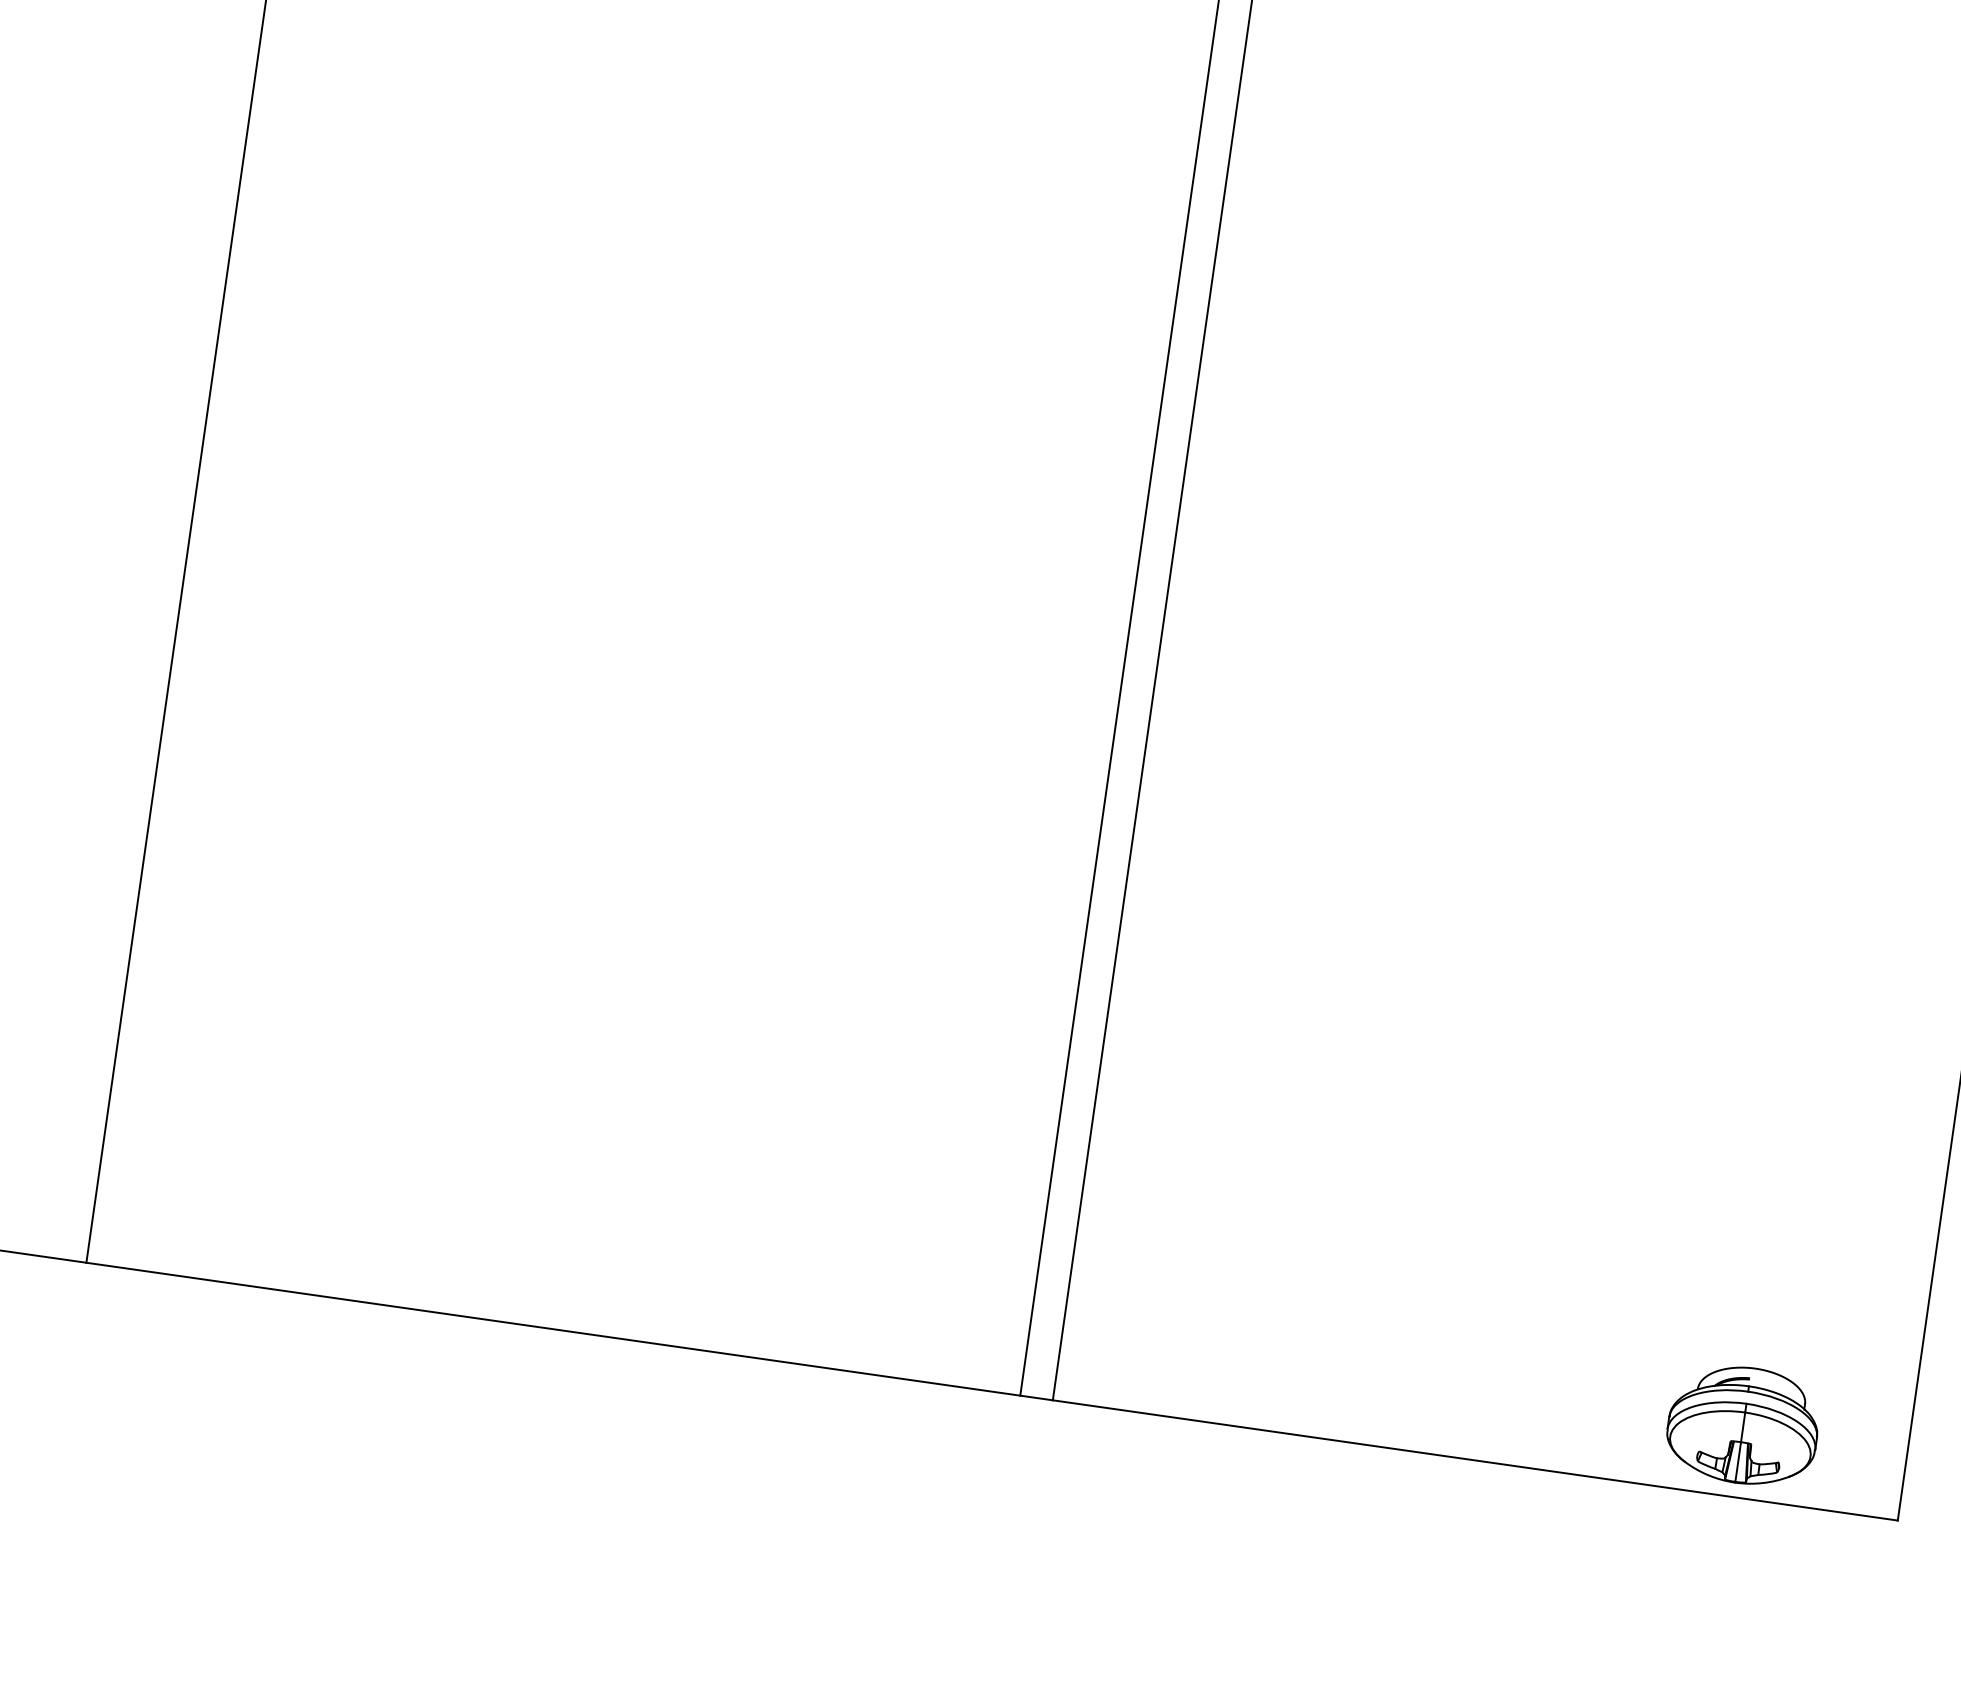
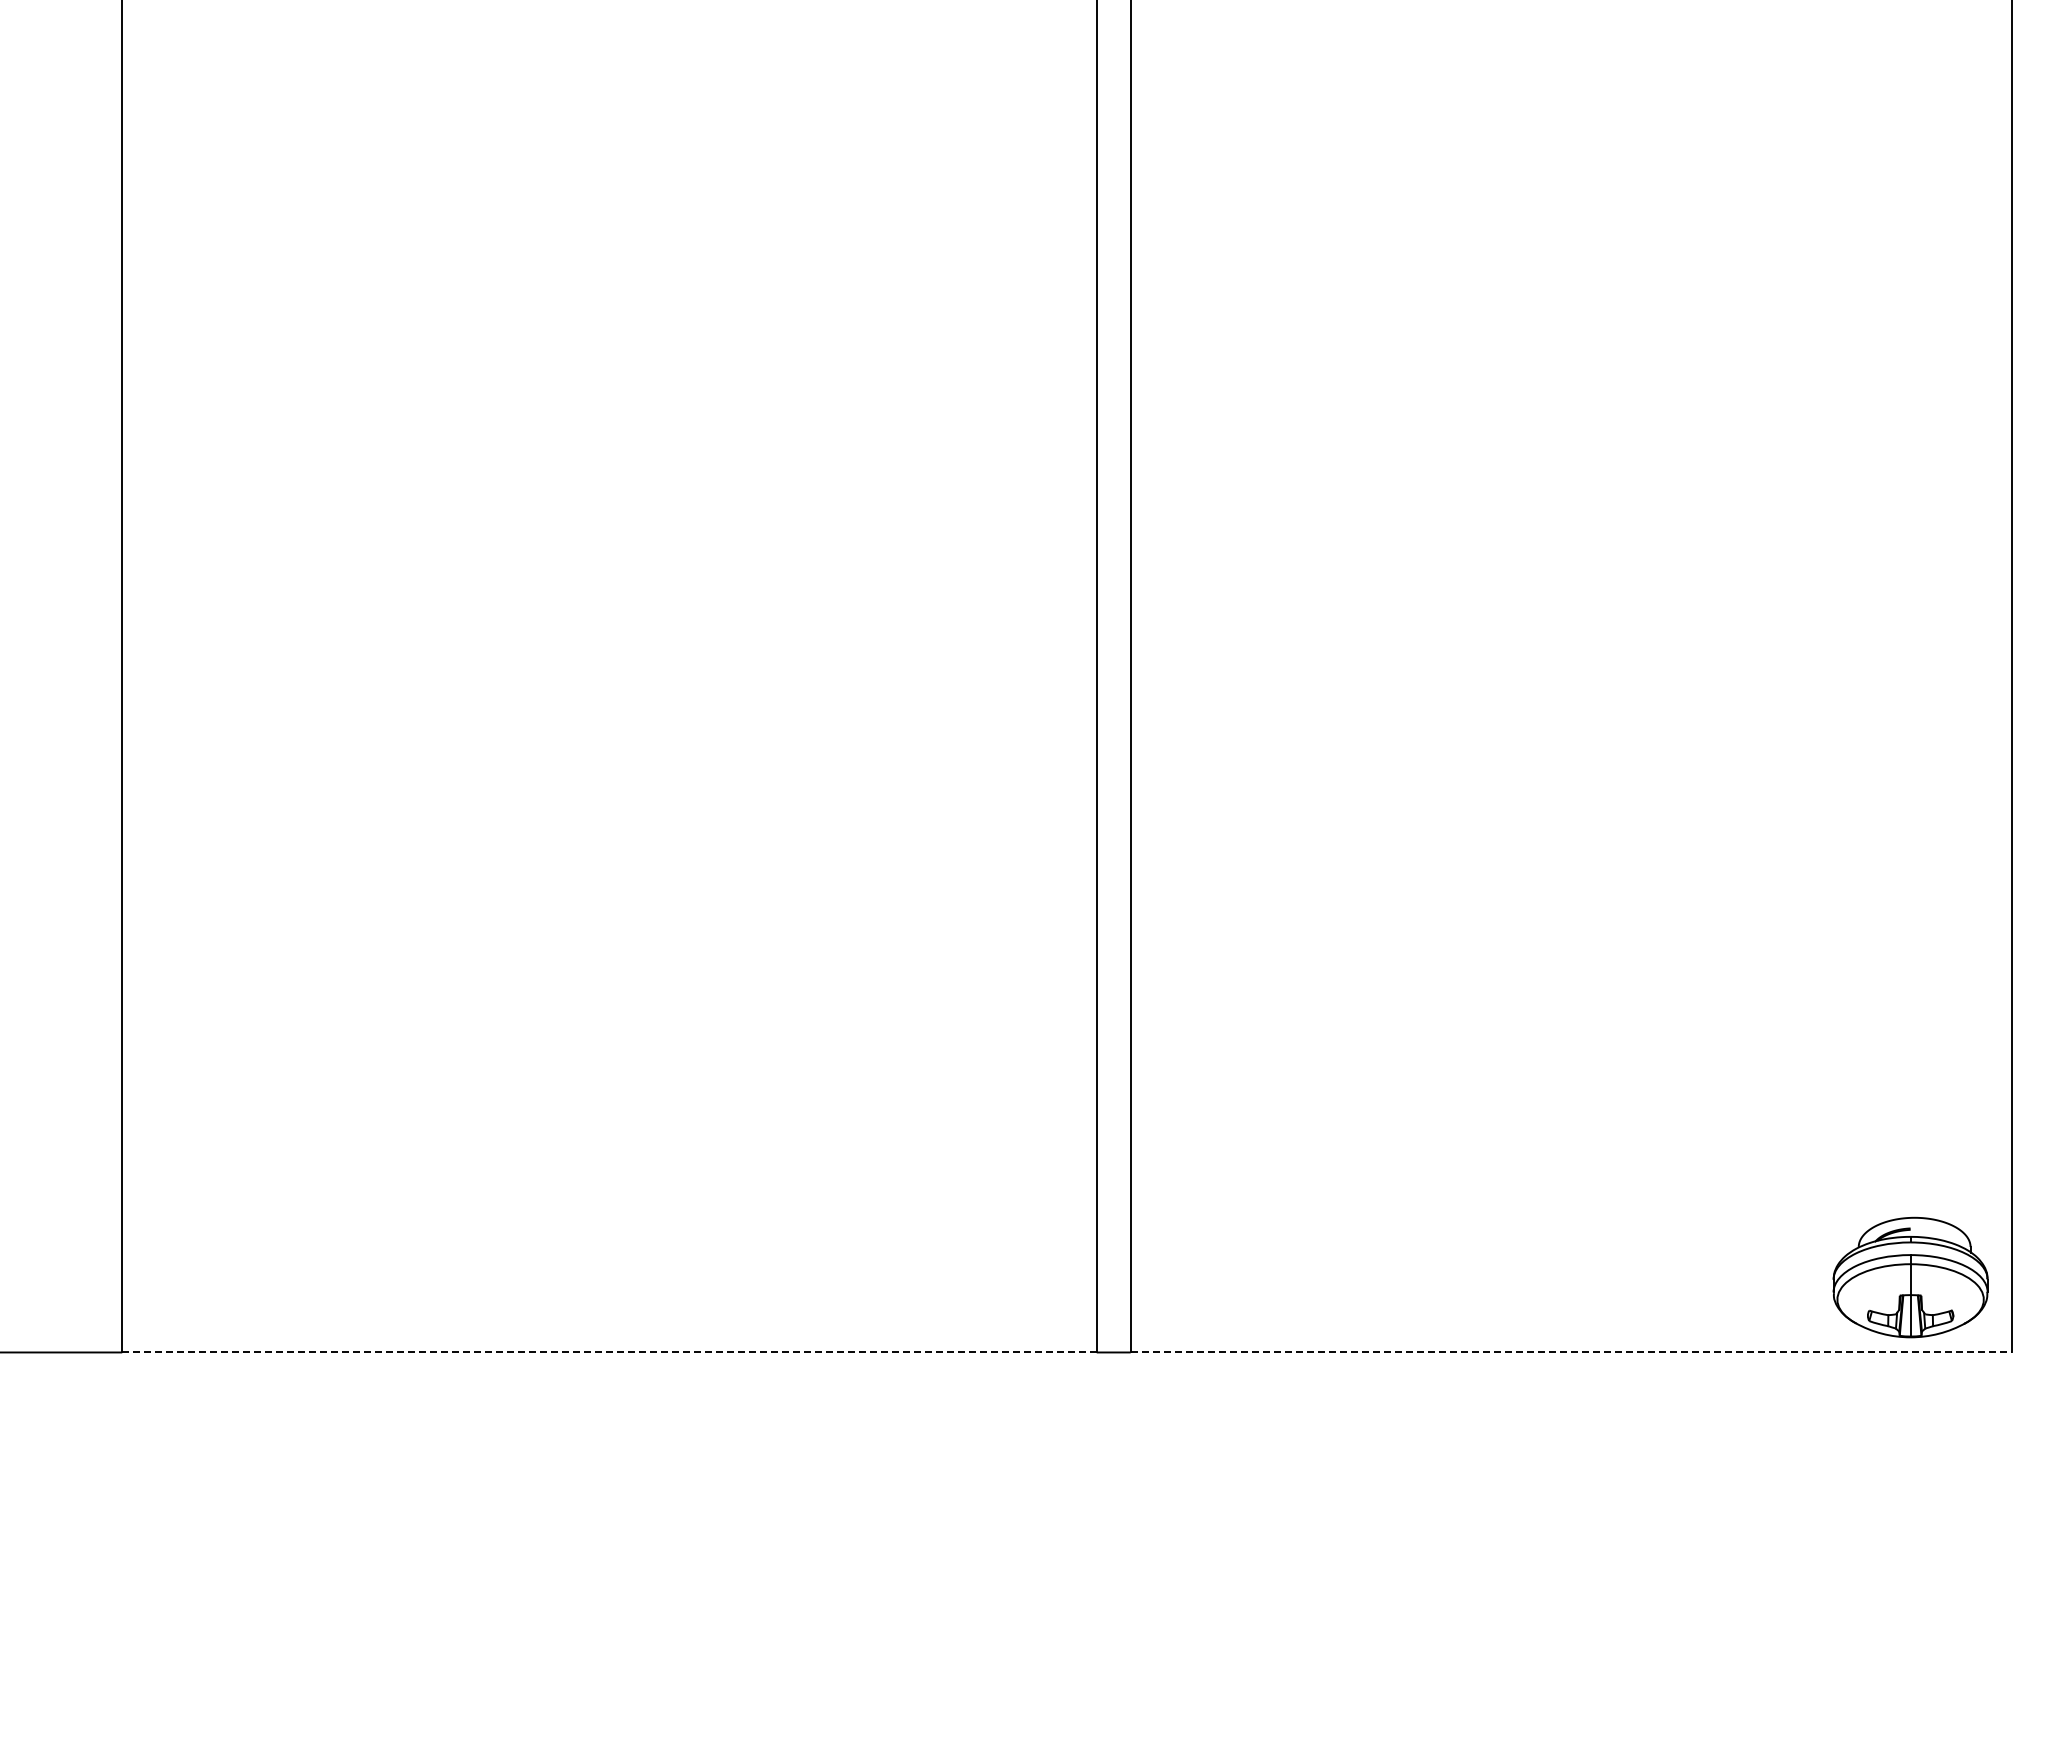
line: (553, 1329) -> (609, 1352), solid -> dashed
part: (1743, 1425) -> (1910, 1277), moved
line: (1475, 1460) -> (1571, 1352), solid -> dashed

